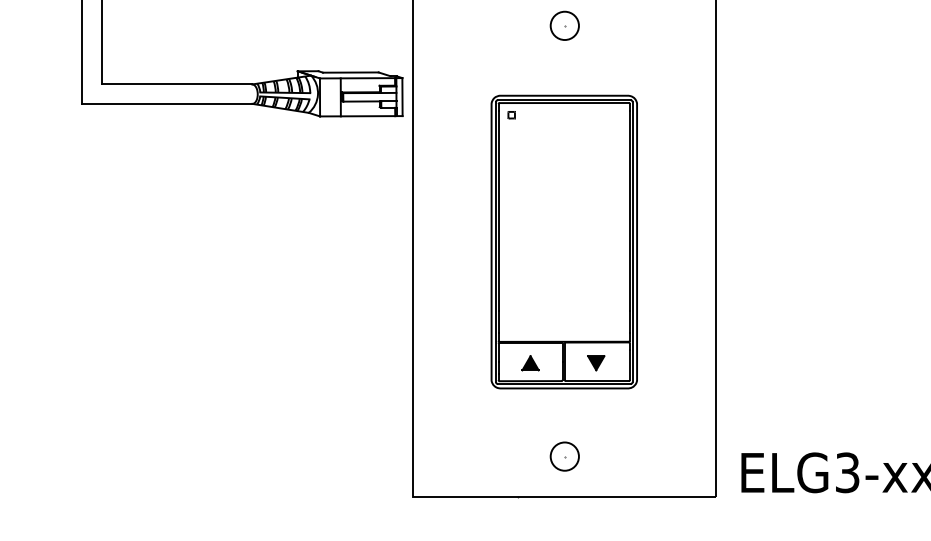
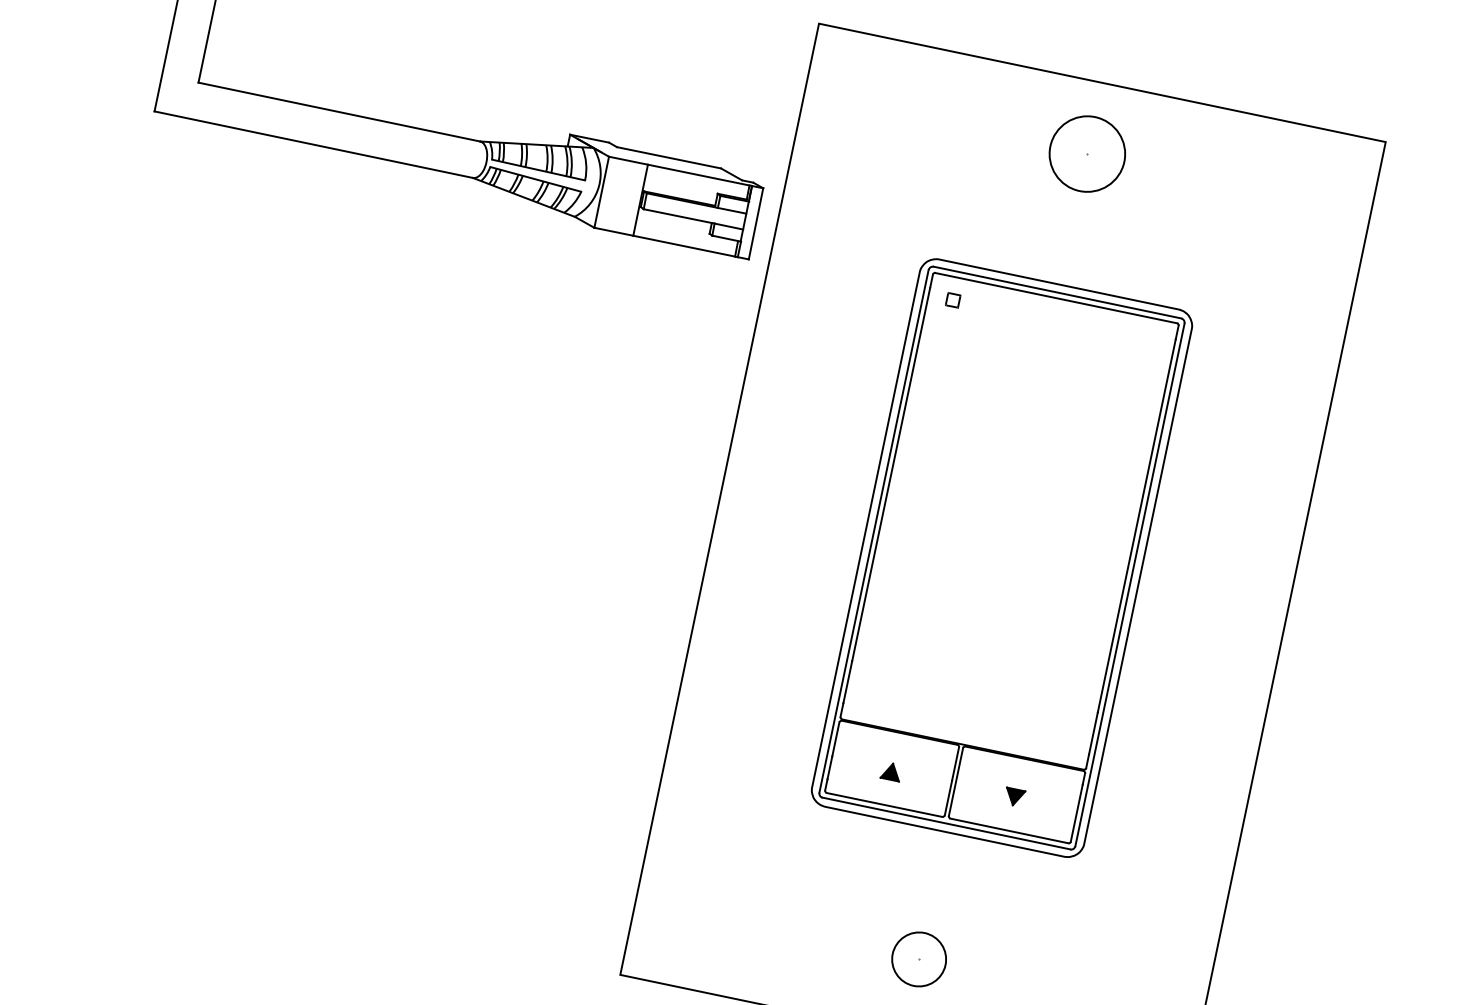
circle: (564, 25) -> (1086, 153), size x1.4
part: (530, 363) -> (891, 771), size x0.6
part: (596, 363) -> (1014, 797), size x0.6

